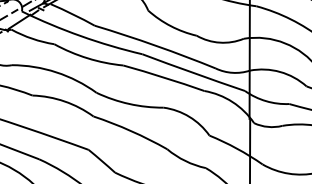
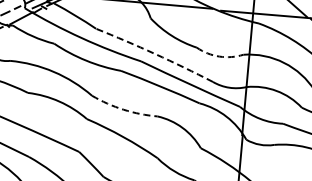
arc: (219, 42) -> (218, 56), solid -> dashed
arc: (155, 45) -> (154, 53), solid -> dashed
arc: (129, 103) -> (123, 109), solid -> dashed

